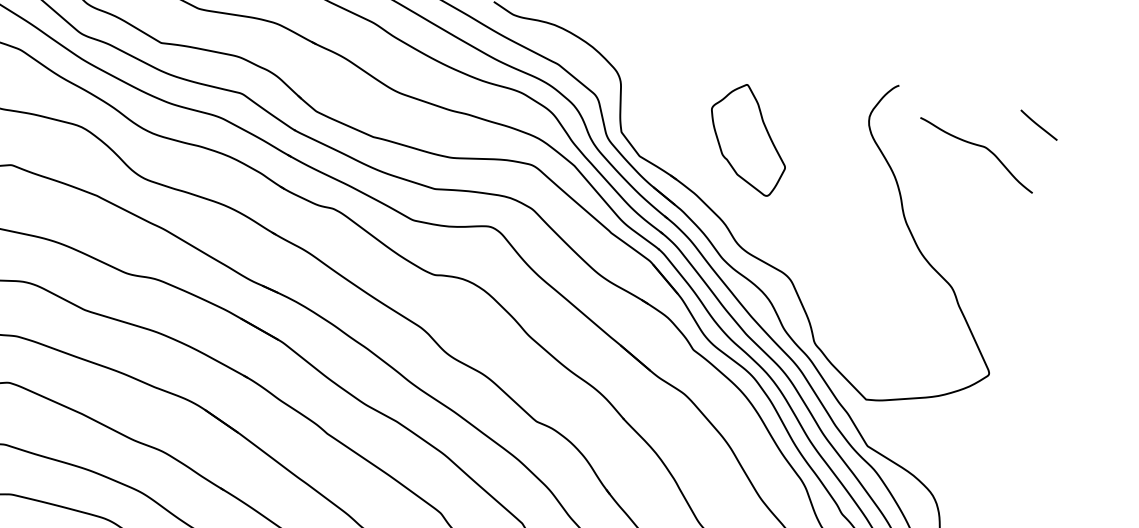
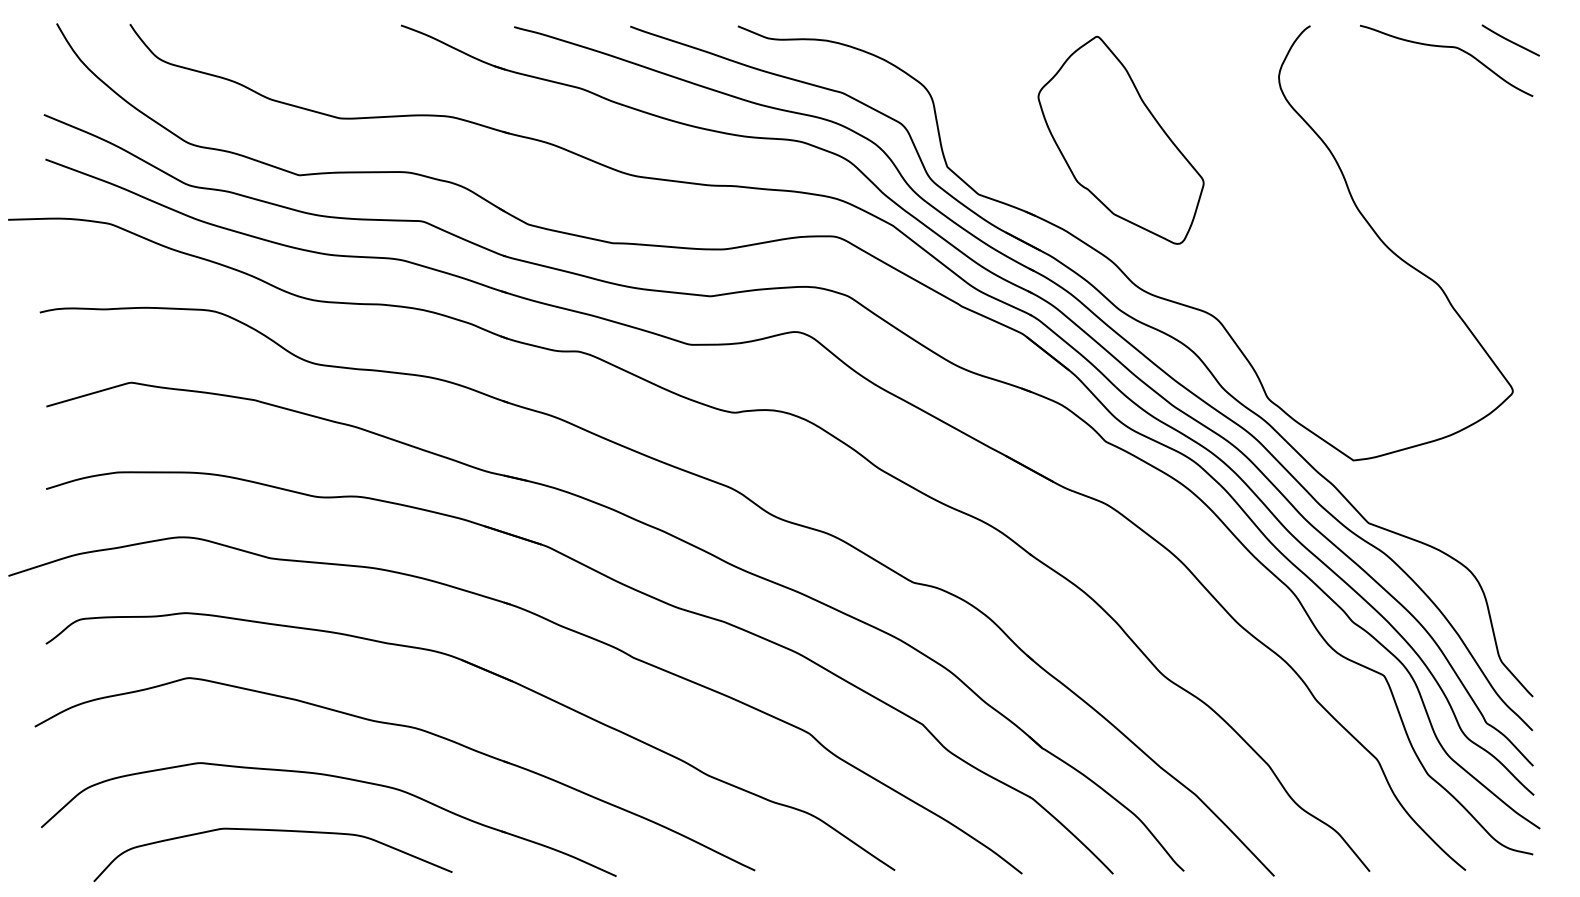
part: (748, 138) -> (1120, 139), size x1.43
curve: (978, 145) -> (1446, 47), moved

